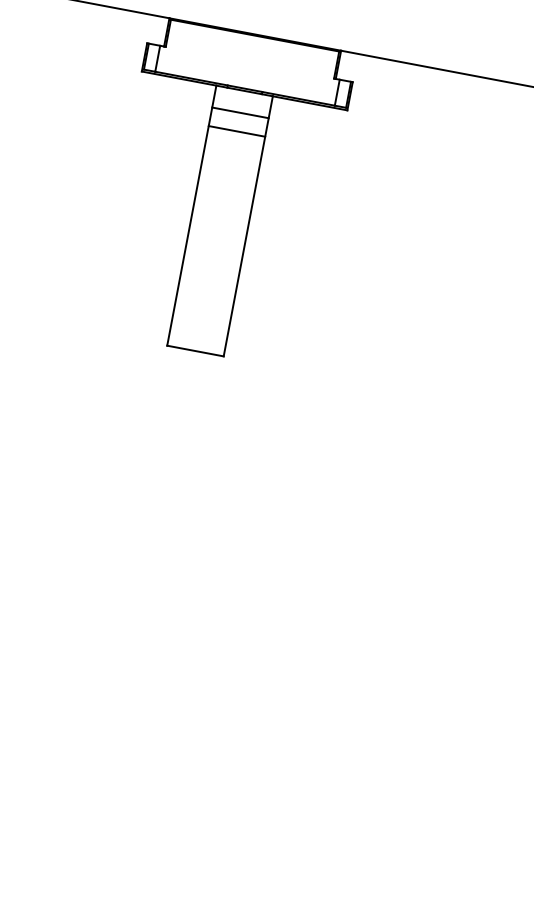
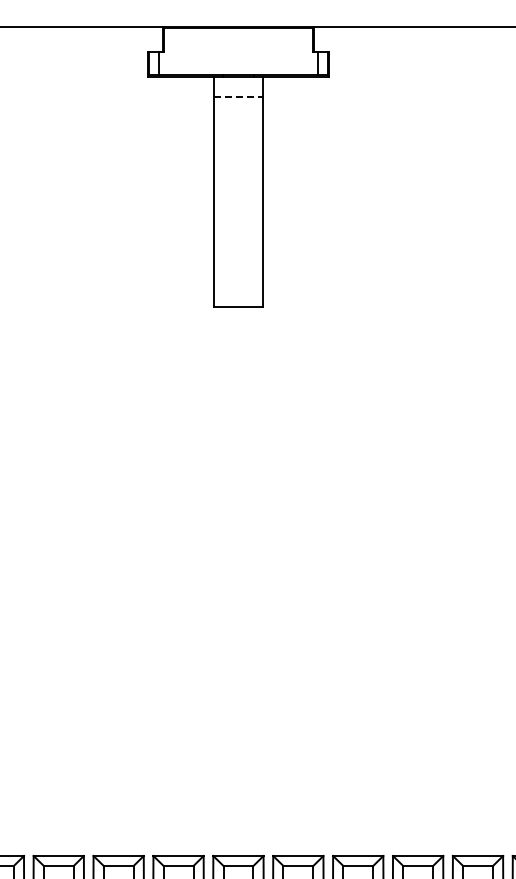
line: (240, 112) -> (238, 96), solid -> dashed
line: (236, 131) -> (238, 113), removed

